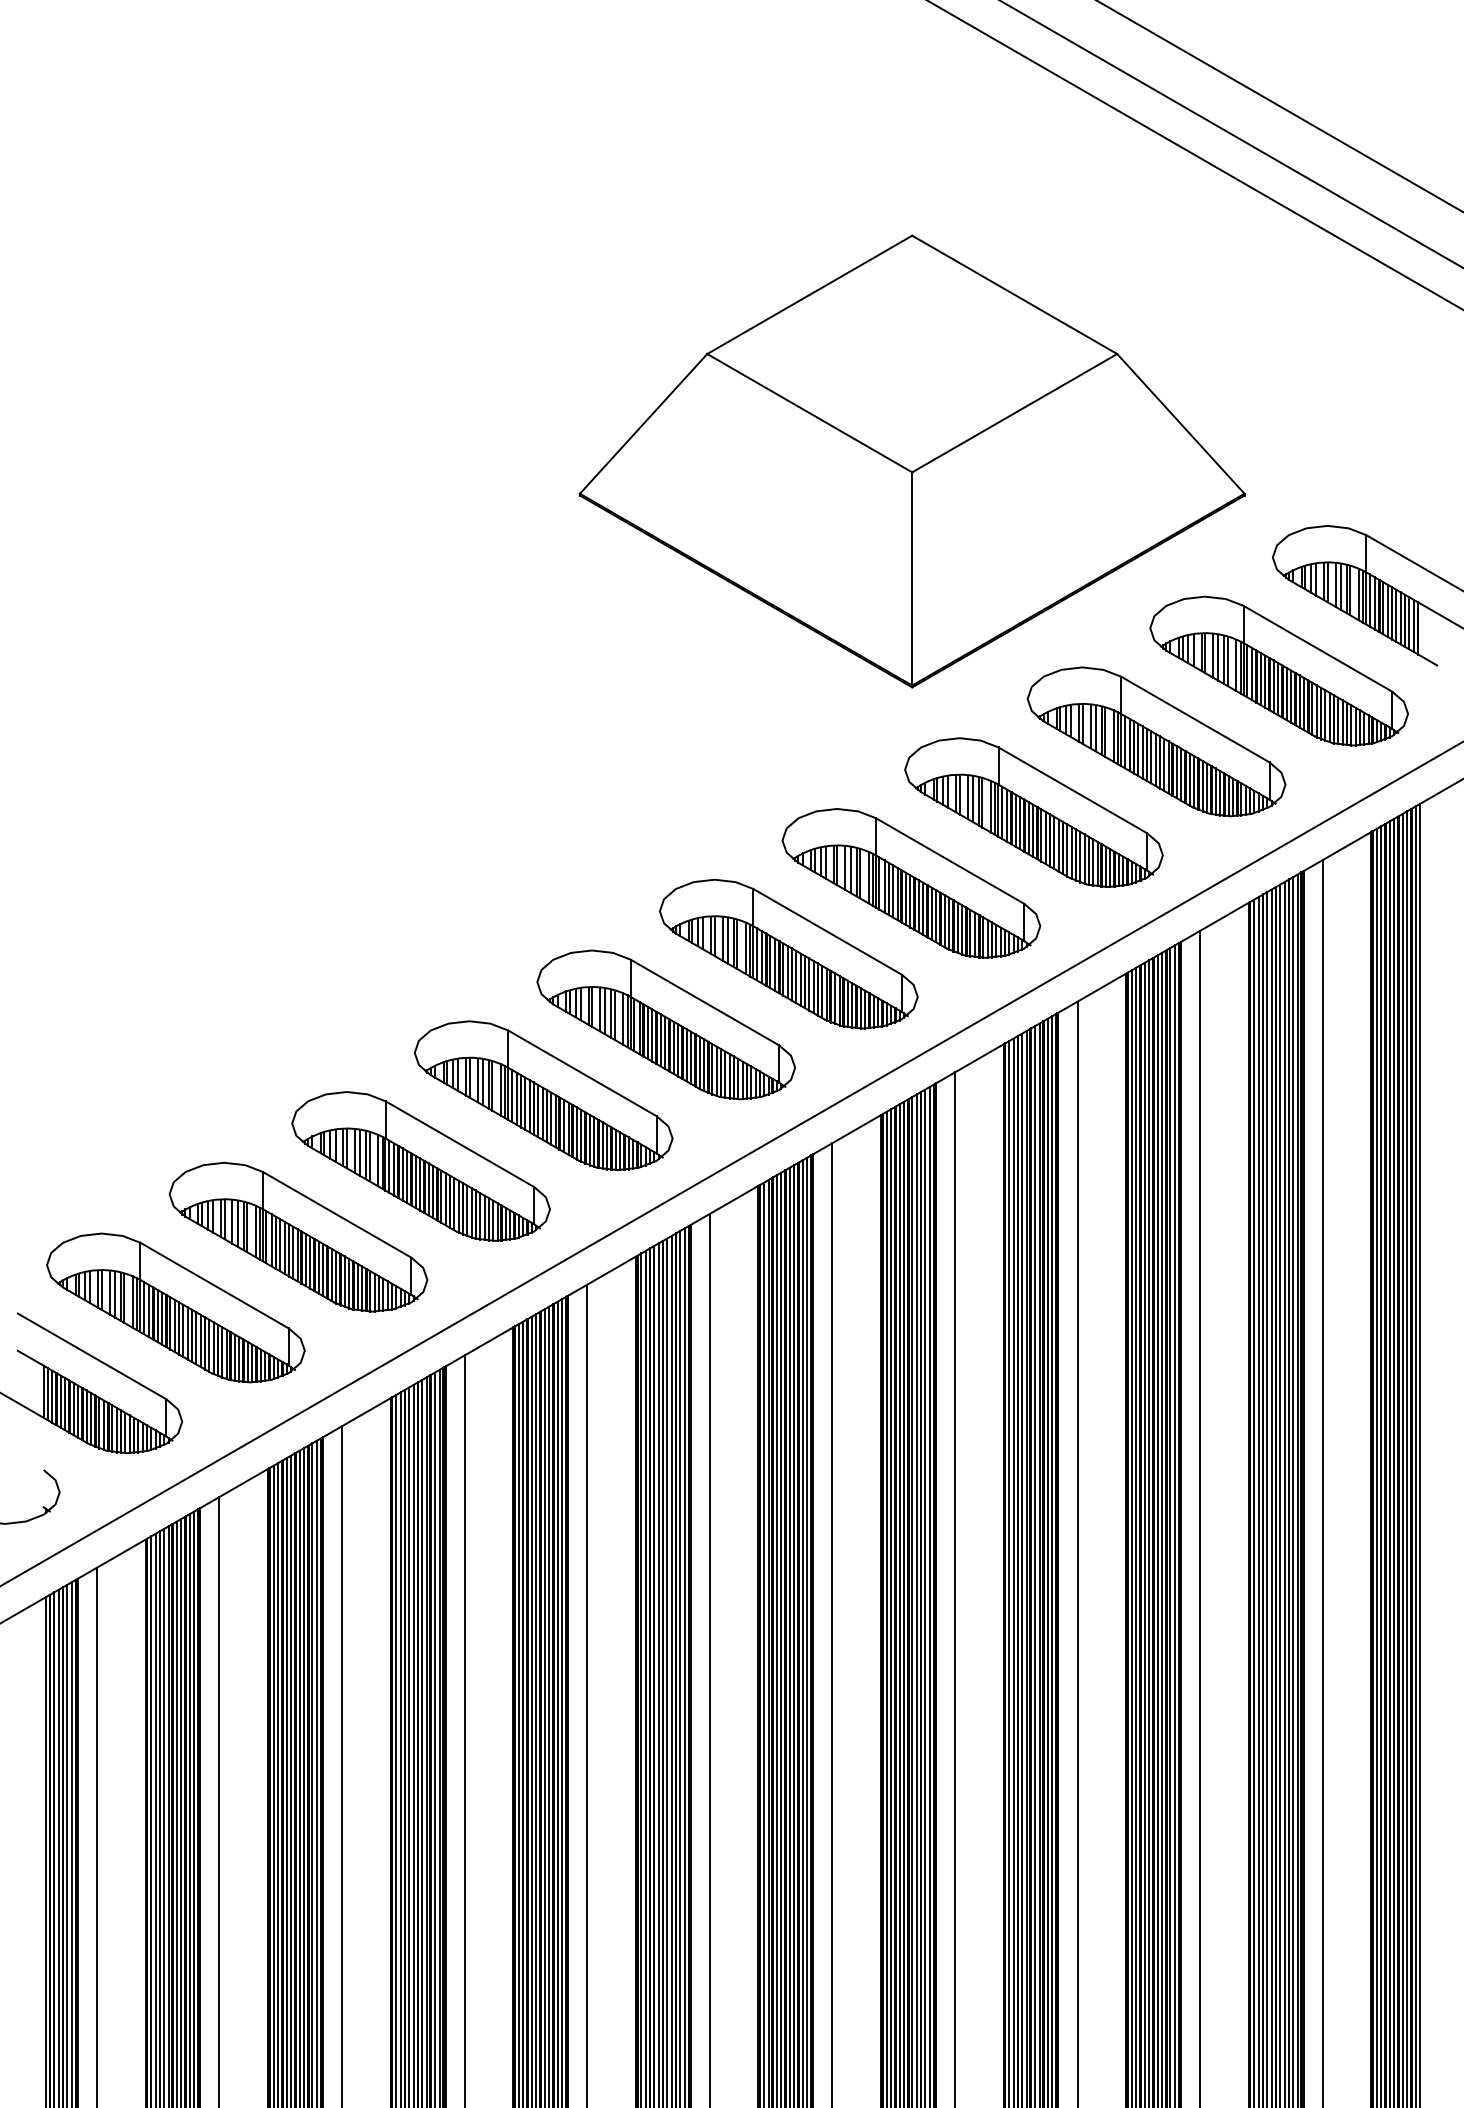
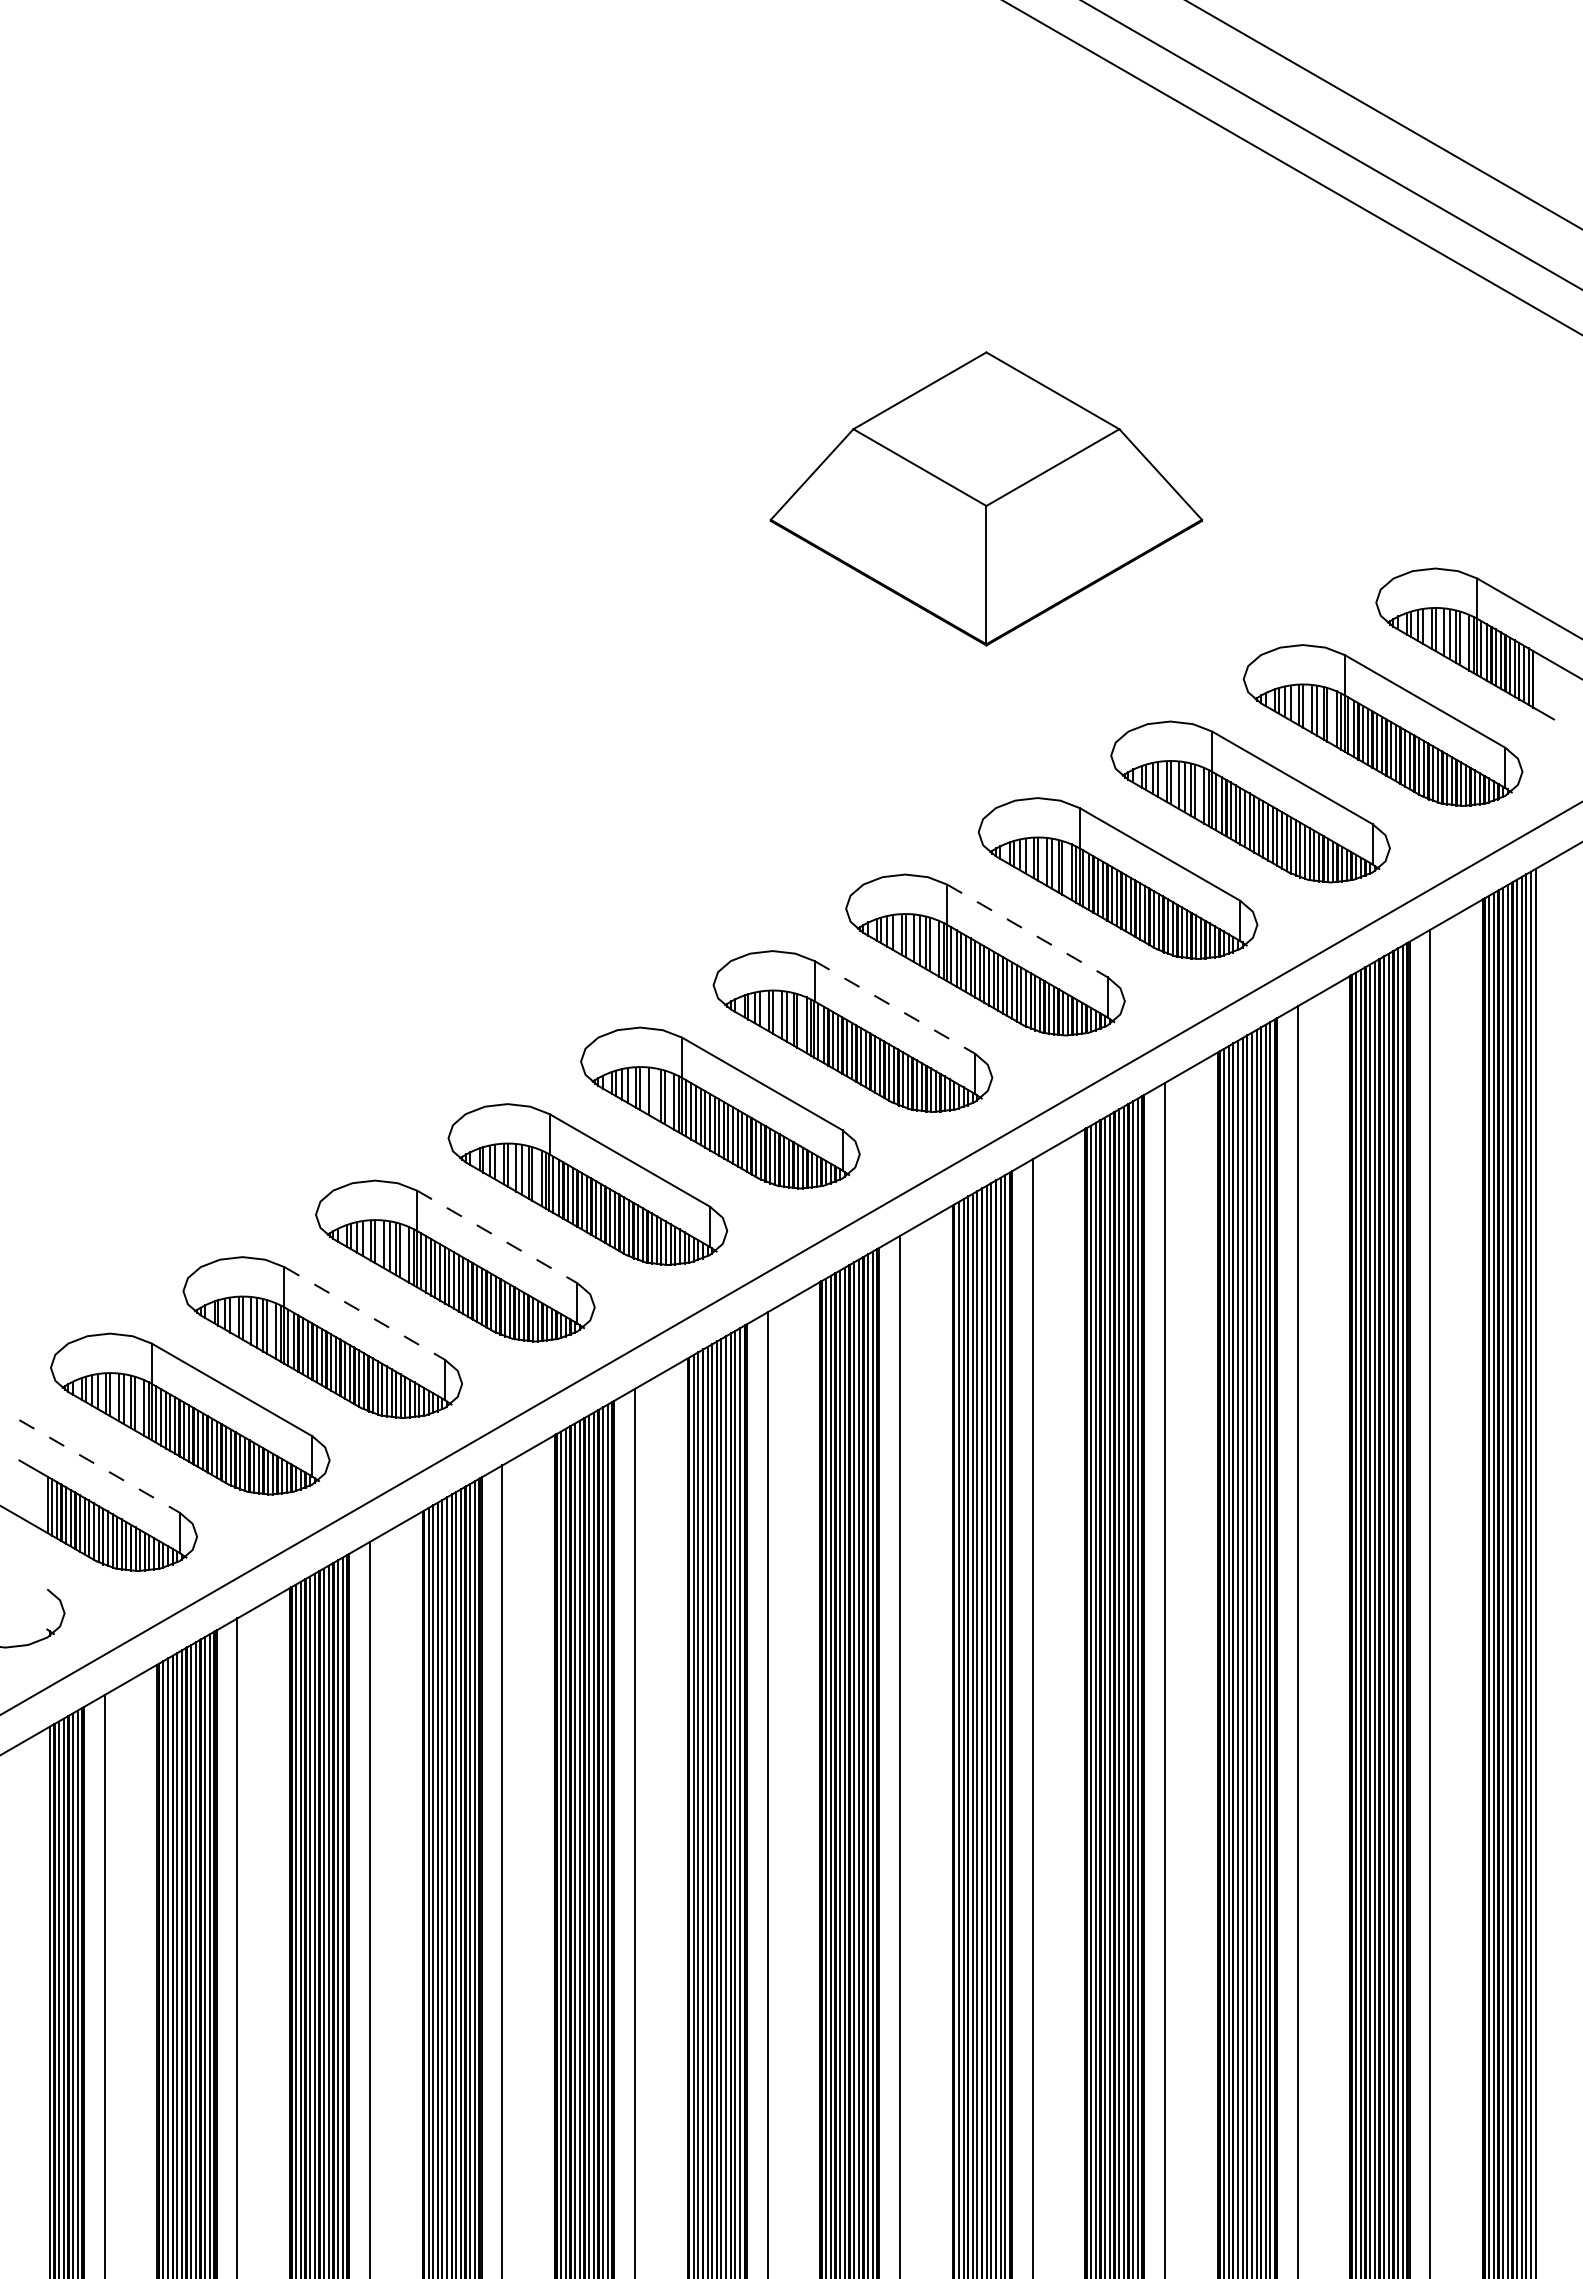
part: (912, 461) -> (986, 498), size x0.6
line: (950, 860) -> (1027, 930), solid -> dashed
line: (827, 931) -> (894, 1007), solid -> dashed
line: (605, 1011) -> (654, 1093), removed
line: (460, 1143) -> (497, 1236), solid -> dashed
line: (337, 1214) -> (364, 1313), solid -> dashed
line: (91, 1356) -> (99, 1466), solid -> dashed

